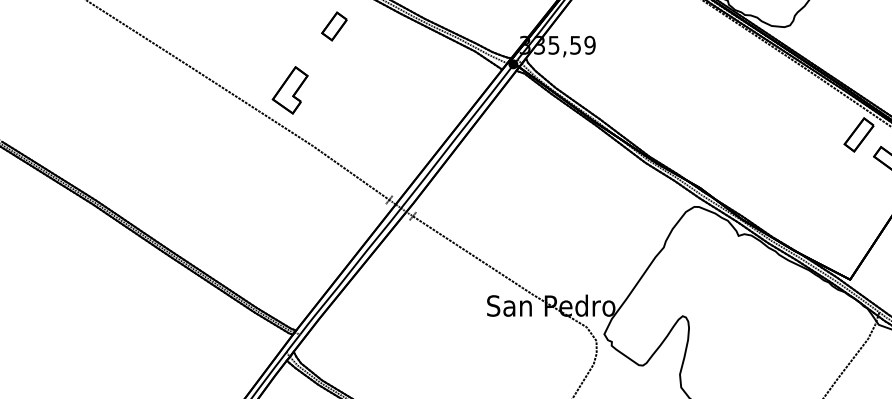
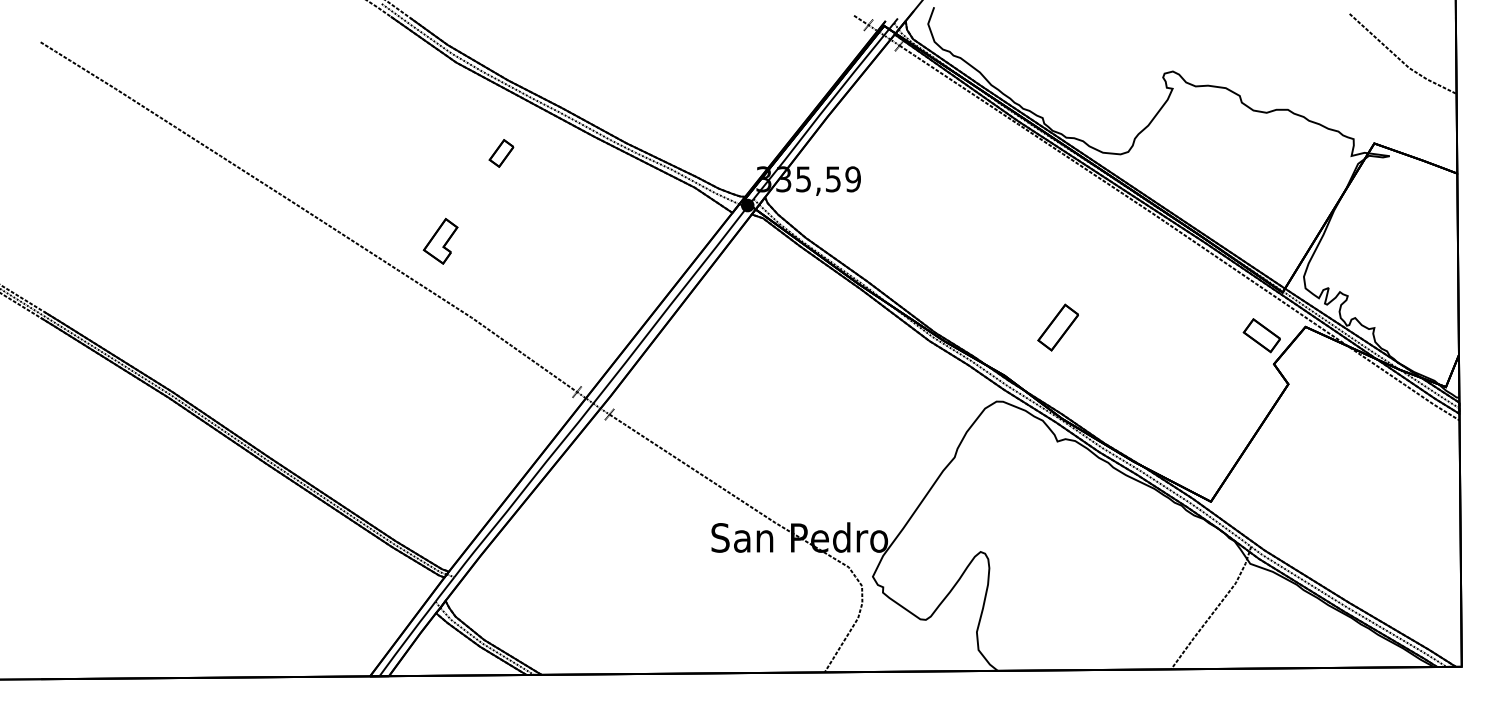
part: (334, 26) -> (501, 153), size x0.7
part: (290, 90) -> (440, 241), size x0.7
part: (858, 134) -> (1057, 327), moved

